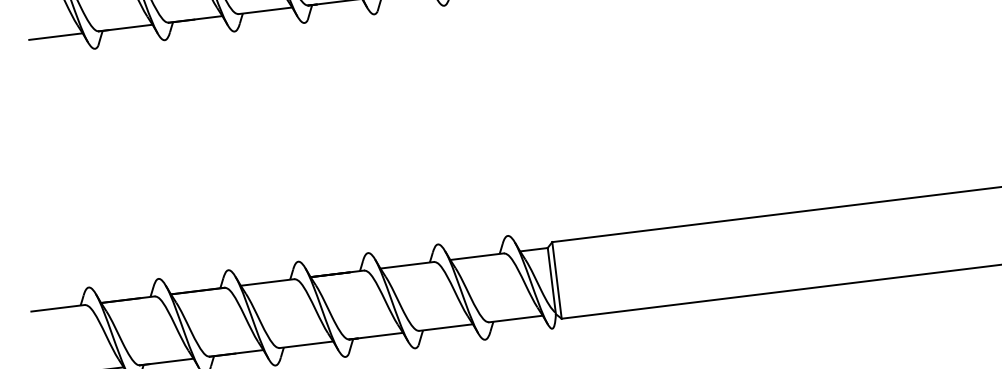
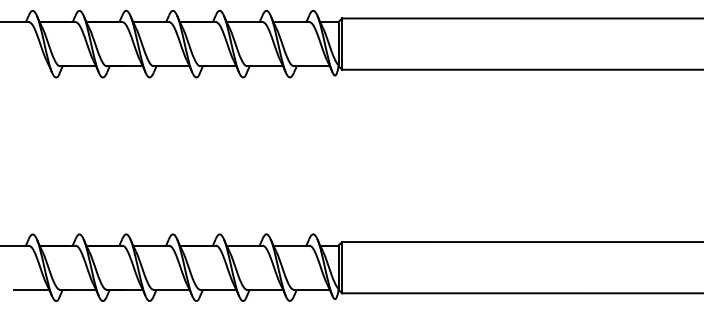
line: (56, 36) -> (31, 66), removed

